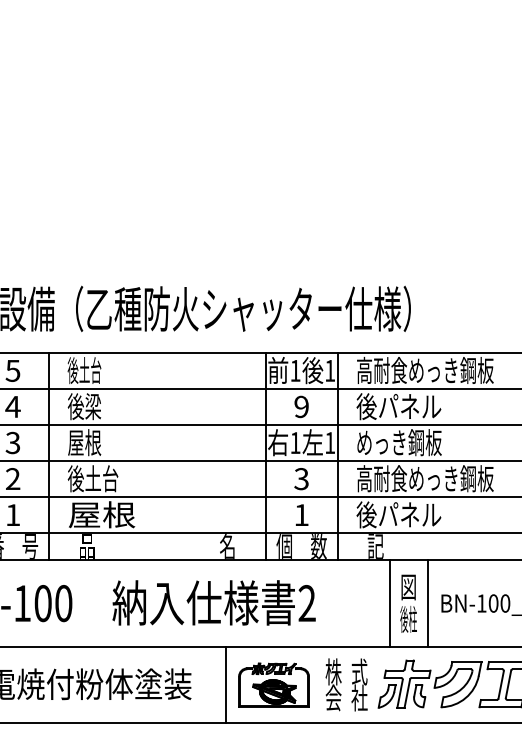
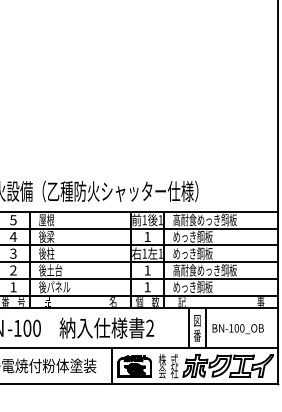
text: (84, 369) -> (46, 219), 後土台 -> 屋根
text: (301, 405) -> (147, 236), 9 -> 1
text: (398, 405) -> (192, 236), 後パネル -> めっき鋼板
text: (84, 442) -> (46, 253), 屋根 -> 後柱
text: (301, 479) -> (147, 270), 3 -> 1
text: (101, 513) -> (54, 286), 屋根 -> 後パネル
text: (398, 515) -> (192, 287), 後パネル -> めっき鋼板
text: (409, 618) -> (197, 335), 後柱 -> 番

